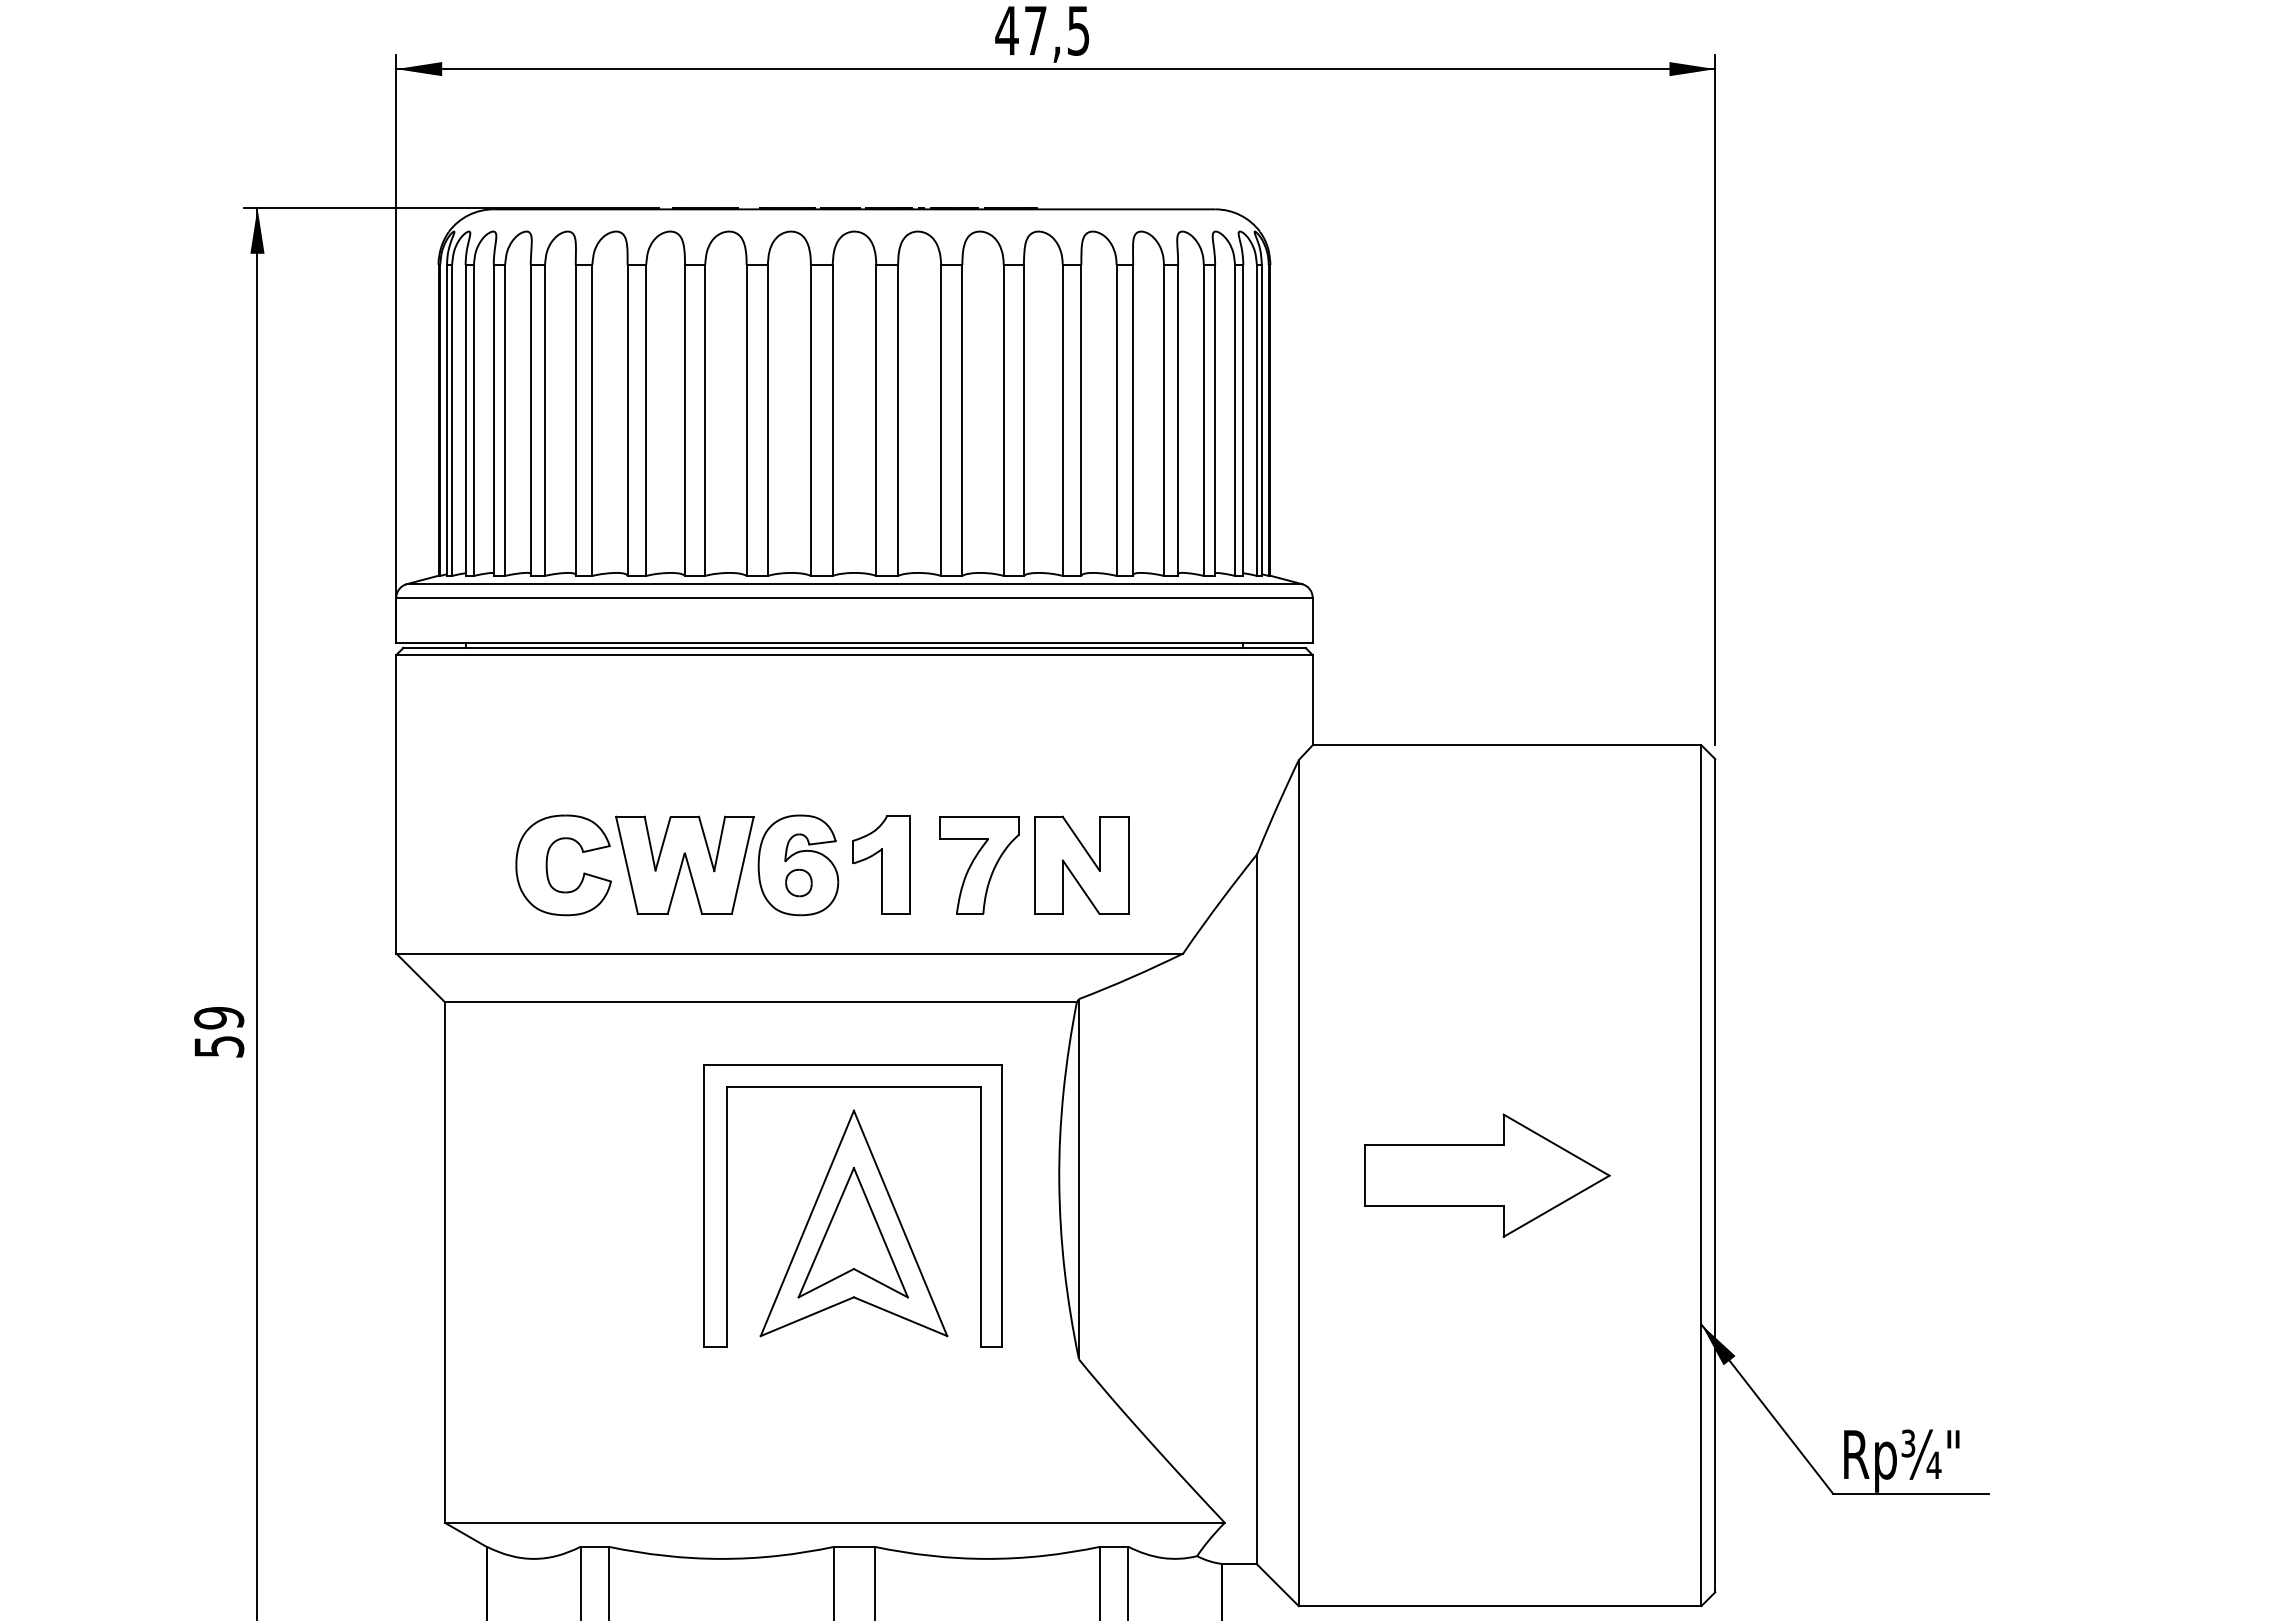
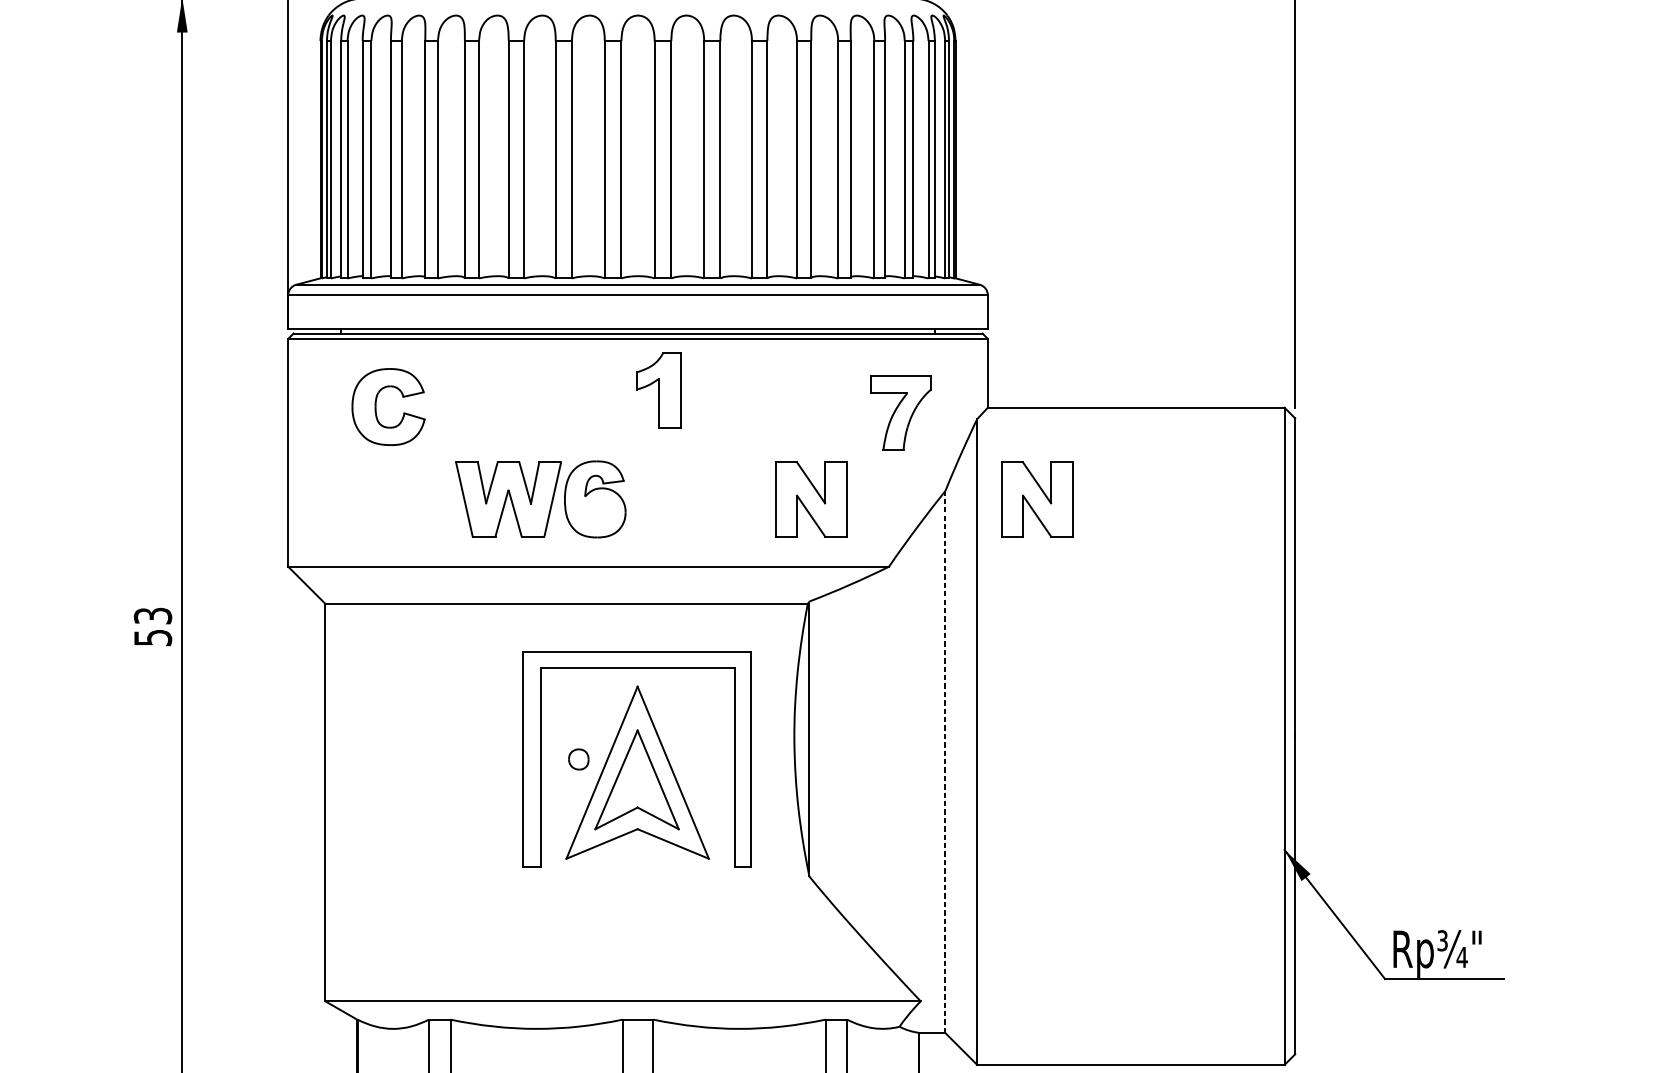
part: (881, 864) -> (658, 390), moved
part: (1377, 864) -> (1037, 498), added
part: (547, 865) -> (376, 407), moved
part: (979, 865) -> (900, 413), moved
part: (798, 883) -> (578, 759), moved
text: (219, 1018) -> (153, 616), 59 -> 53
part: (1487, 1175) -> (1121, 736), removed
line: (1257, 1208) -> (945, 761), solid -> dashed

